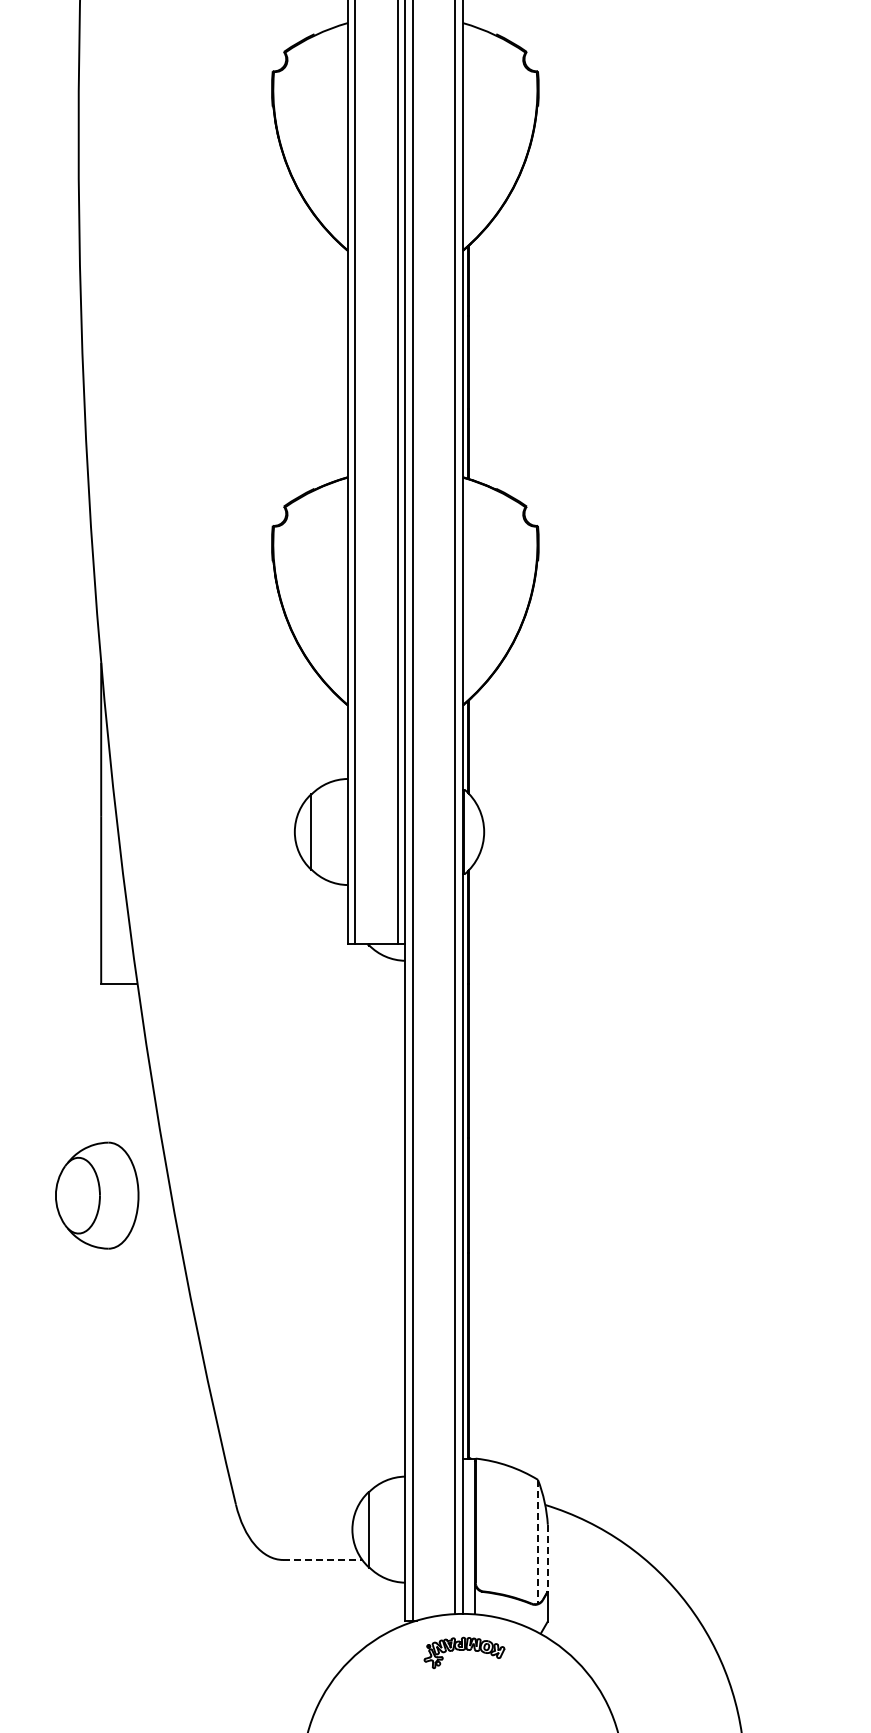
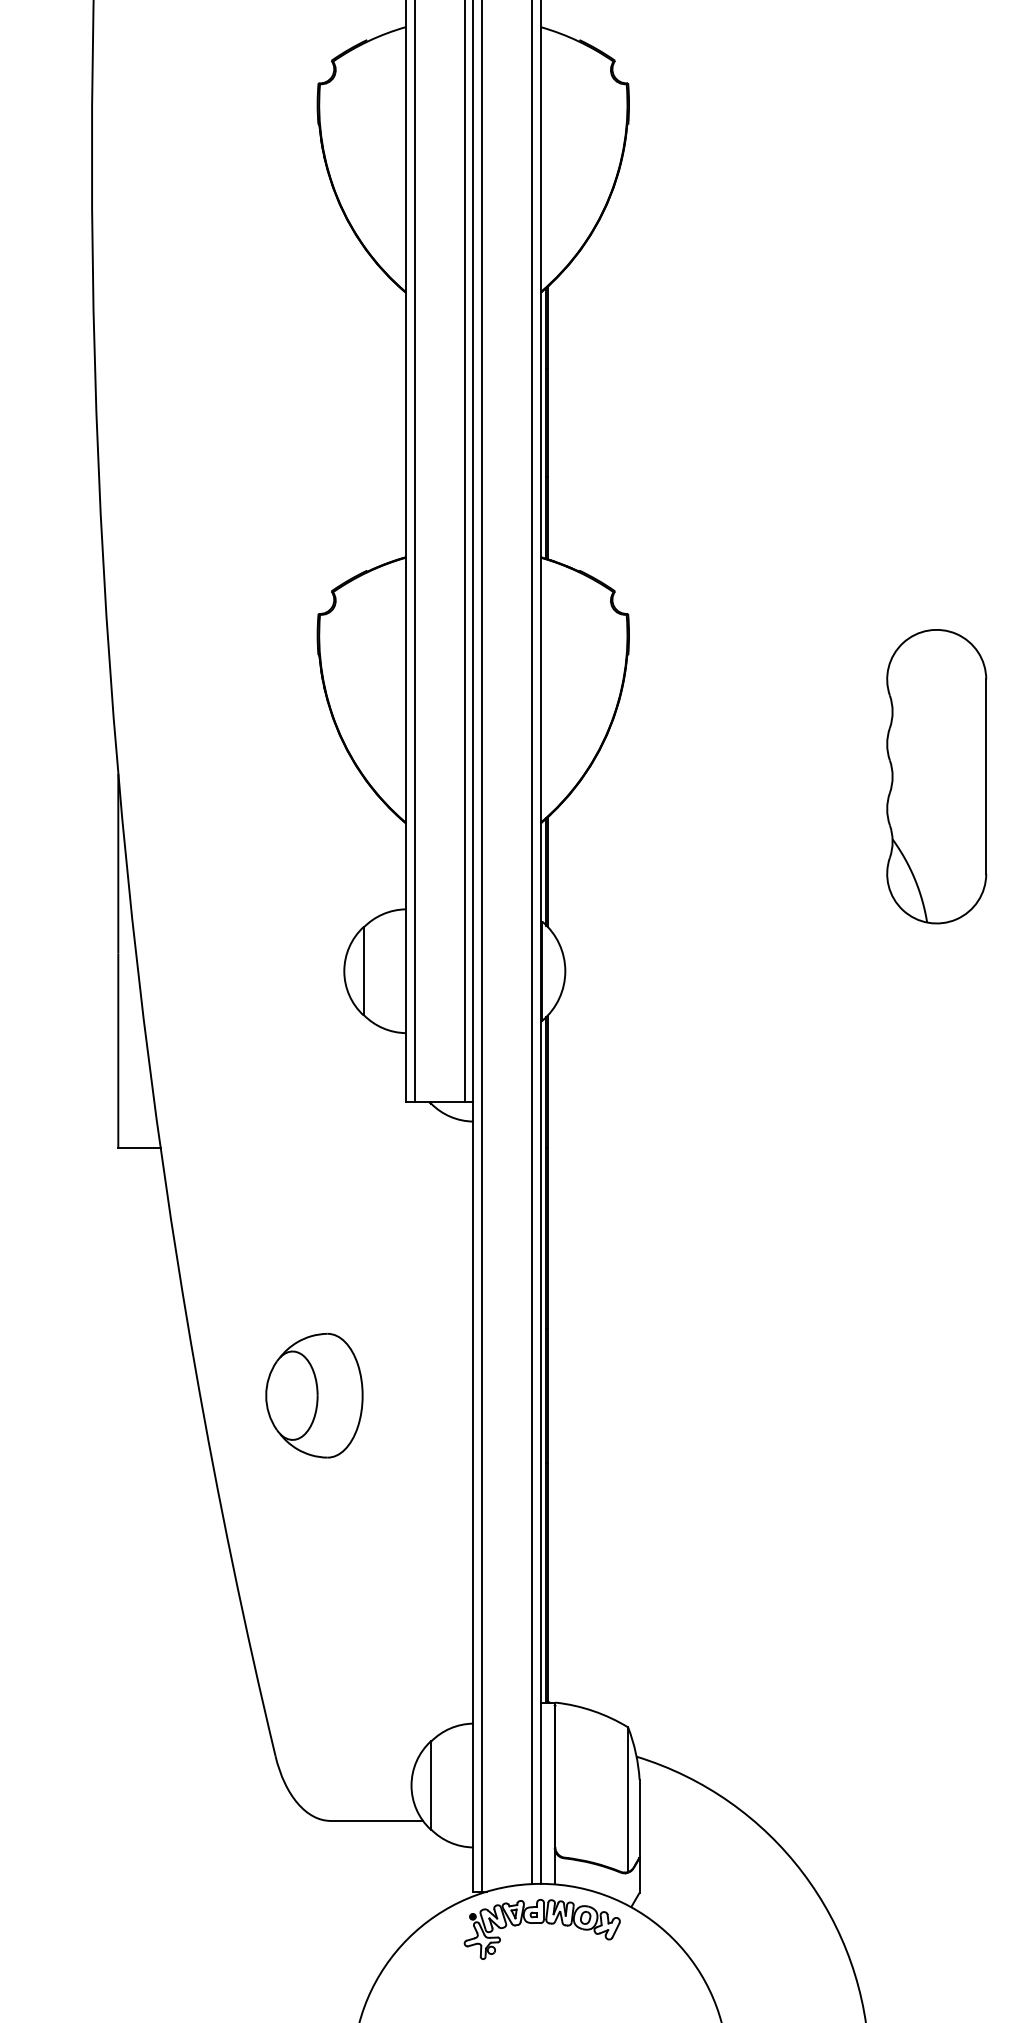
part: (802, 664) -> (936, 775), added
part: (97, 1195) -> (314, 1395), moved
line: (537, 1541) -> (627, 1799), dashed -> solid
line: (547, 1558) -> (639, 1819), dashed -> solid
line: (322, 1559) -> (376, 1820), dashed -> solid
part: (464, 1652) -> (542, 1928), size x1.67

